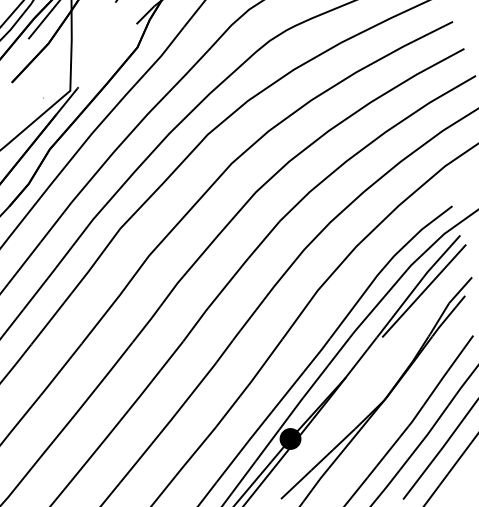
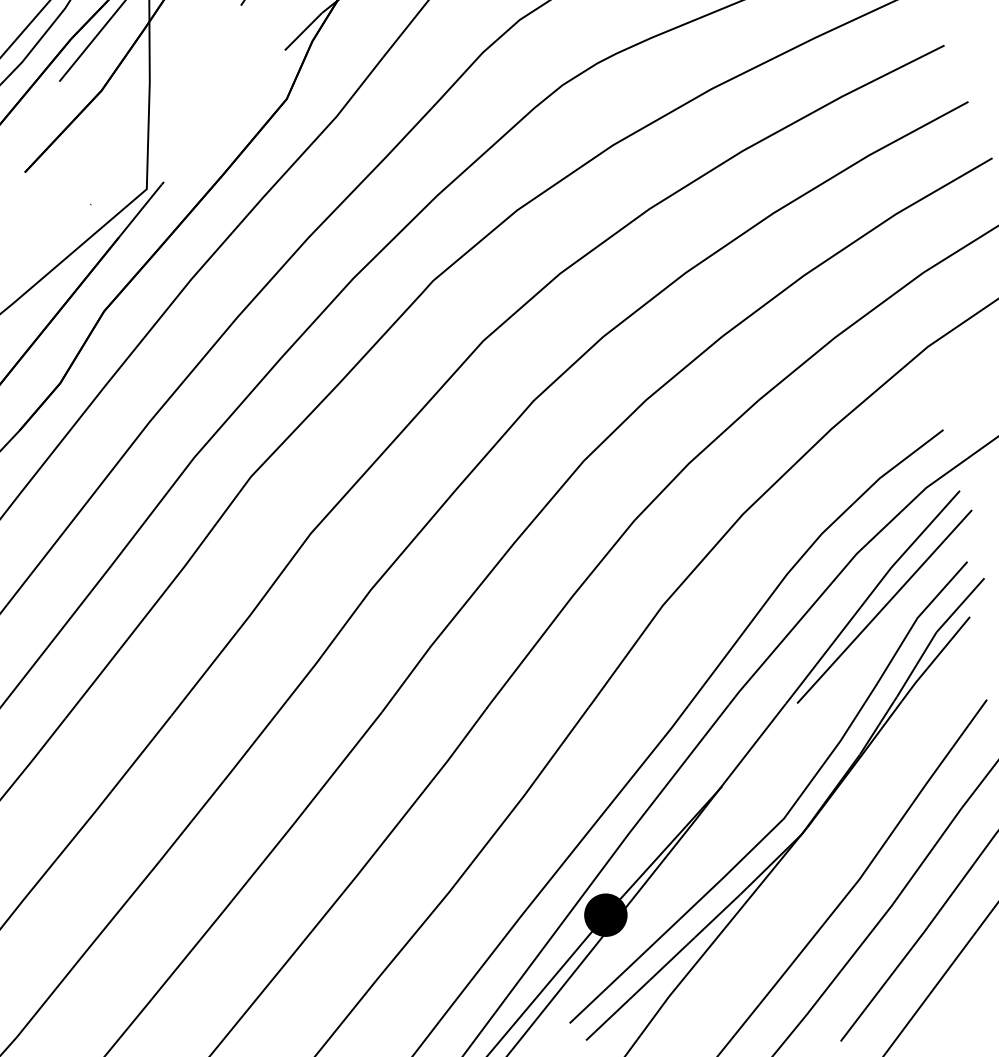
part: (377, 388) -> (787, 809), added

